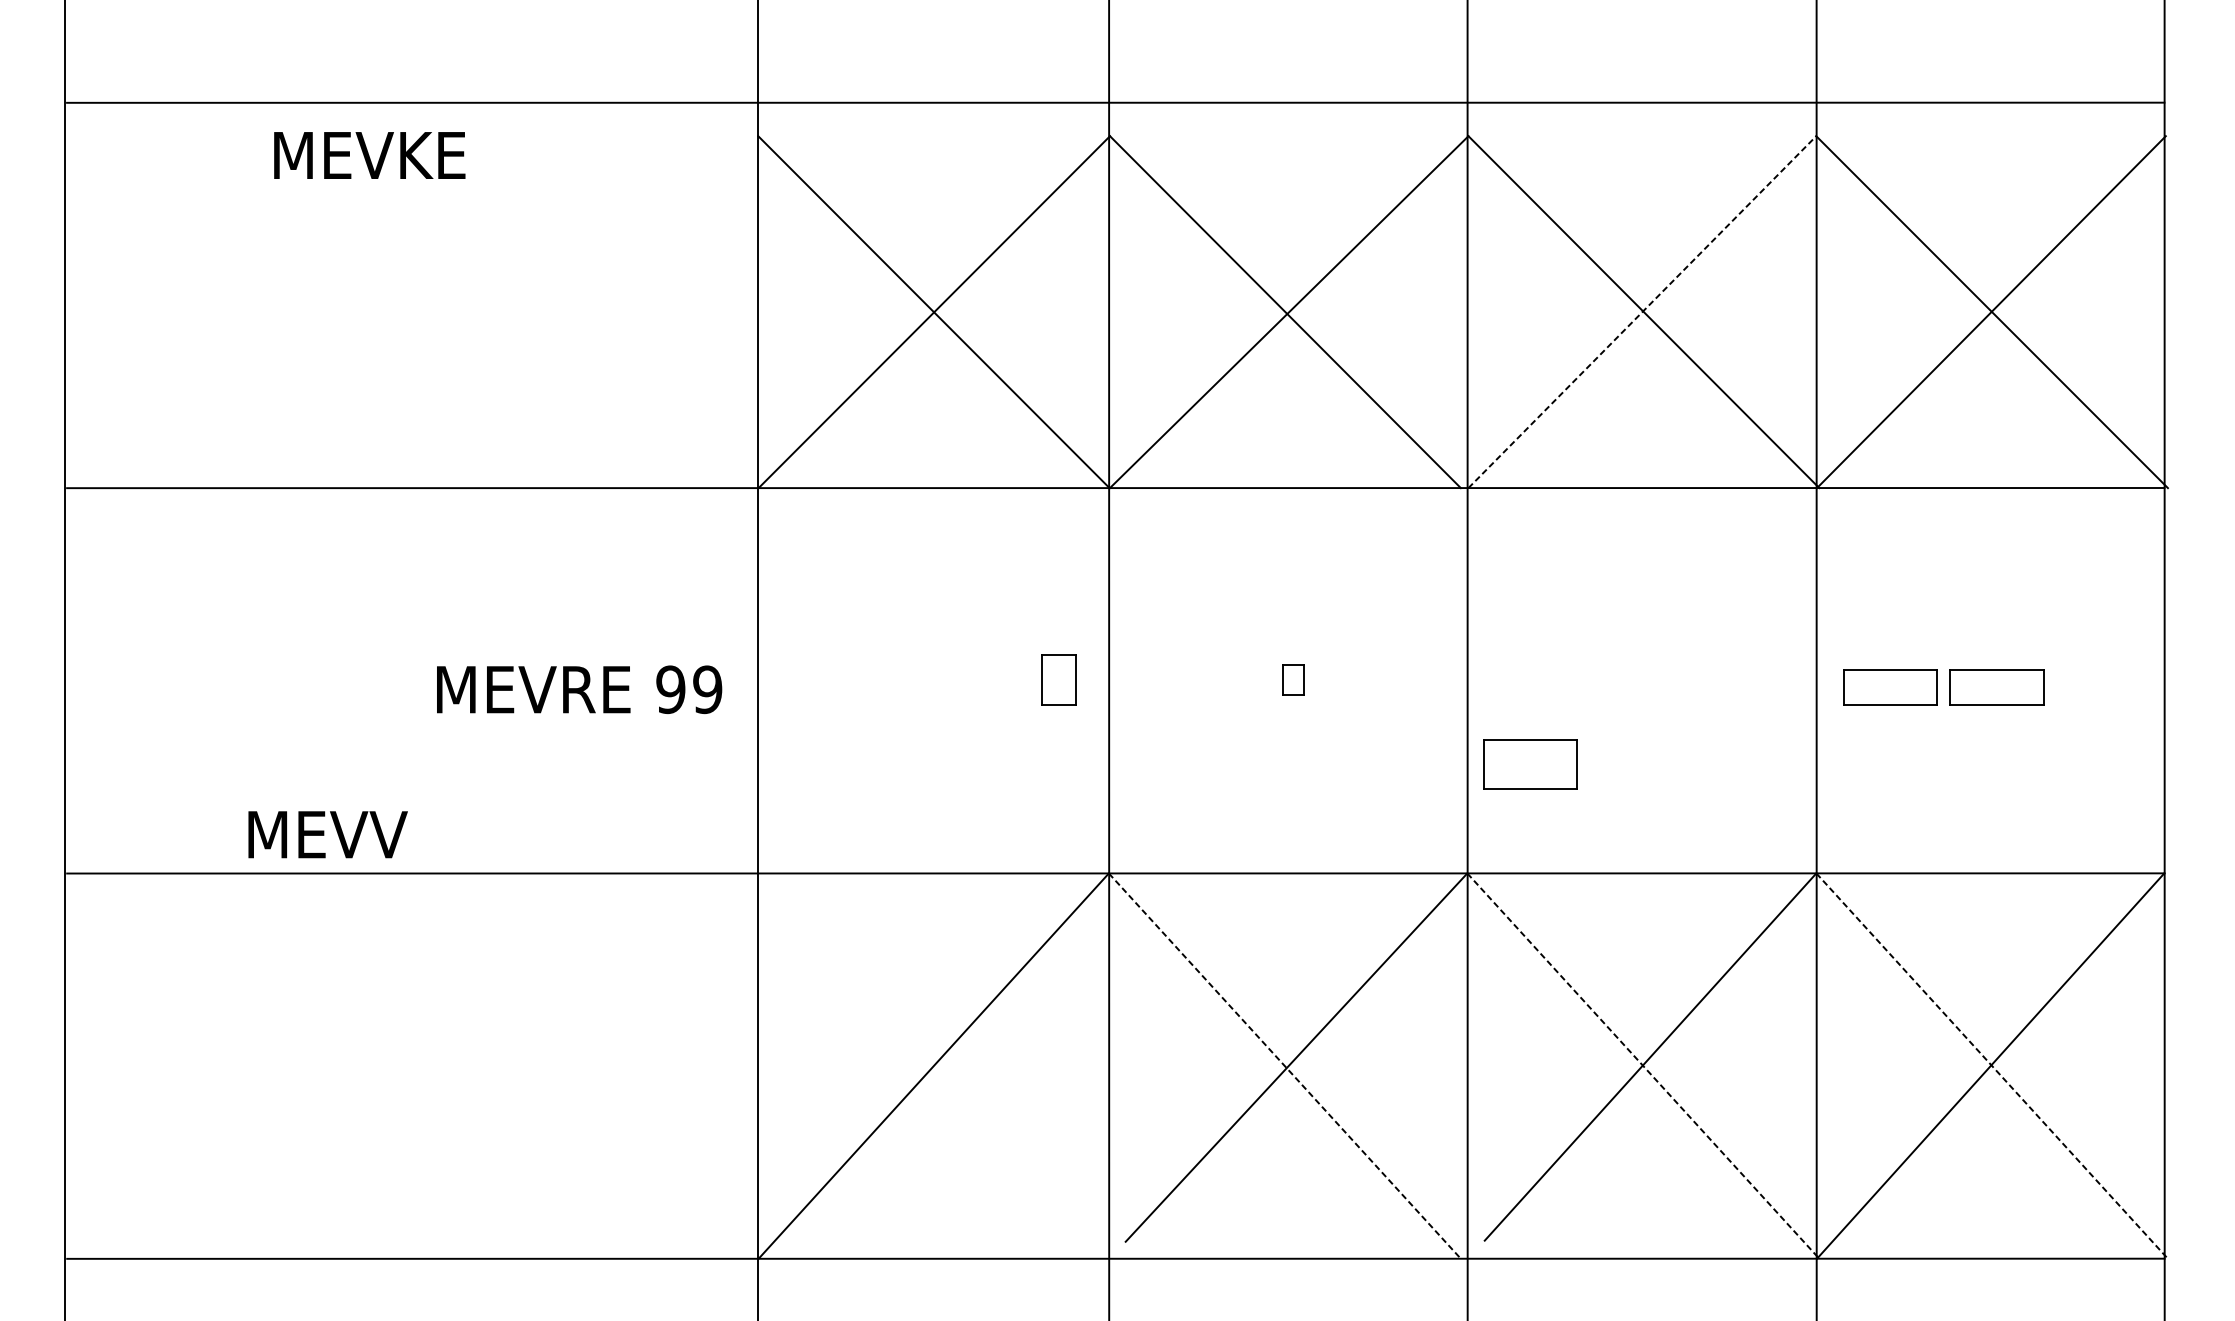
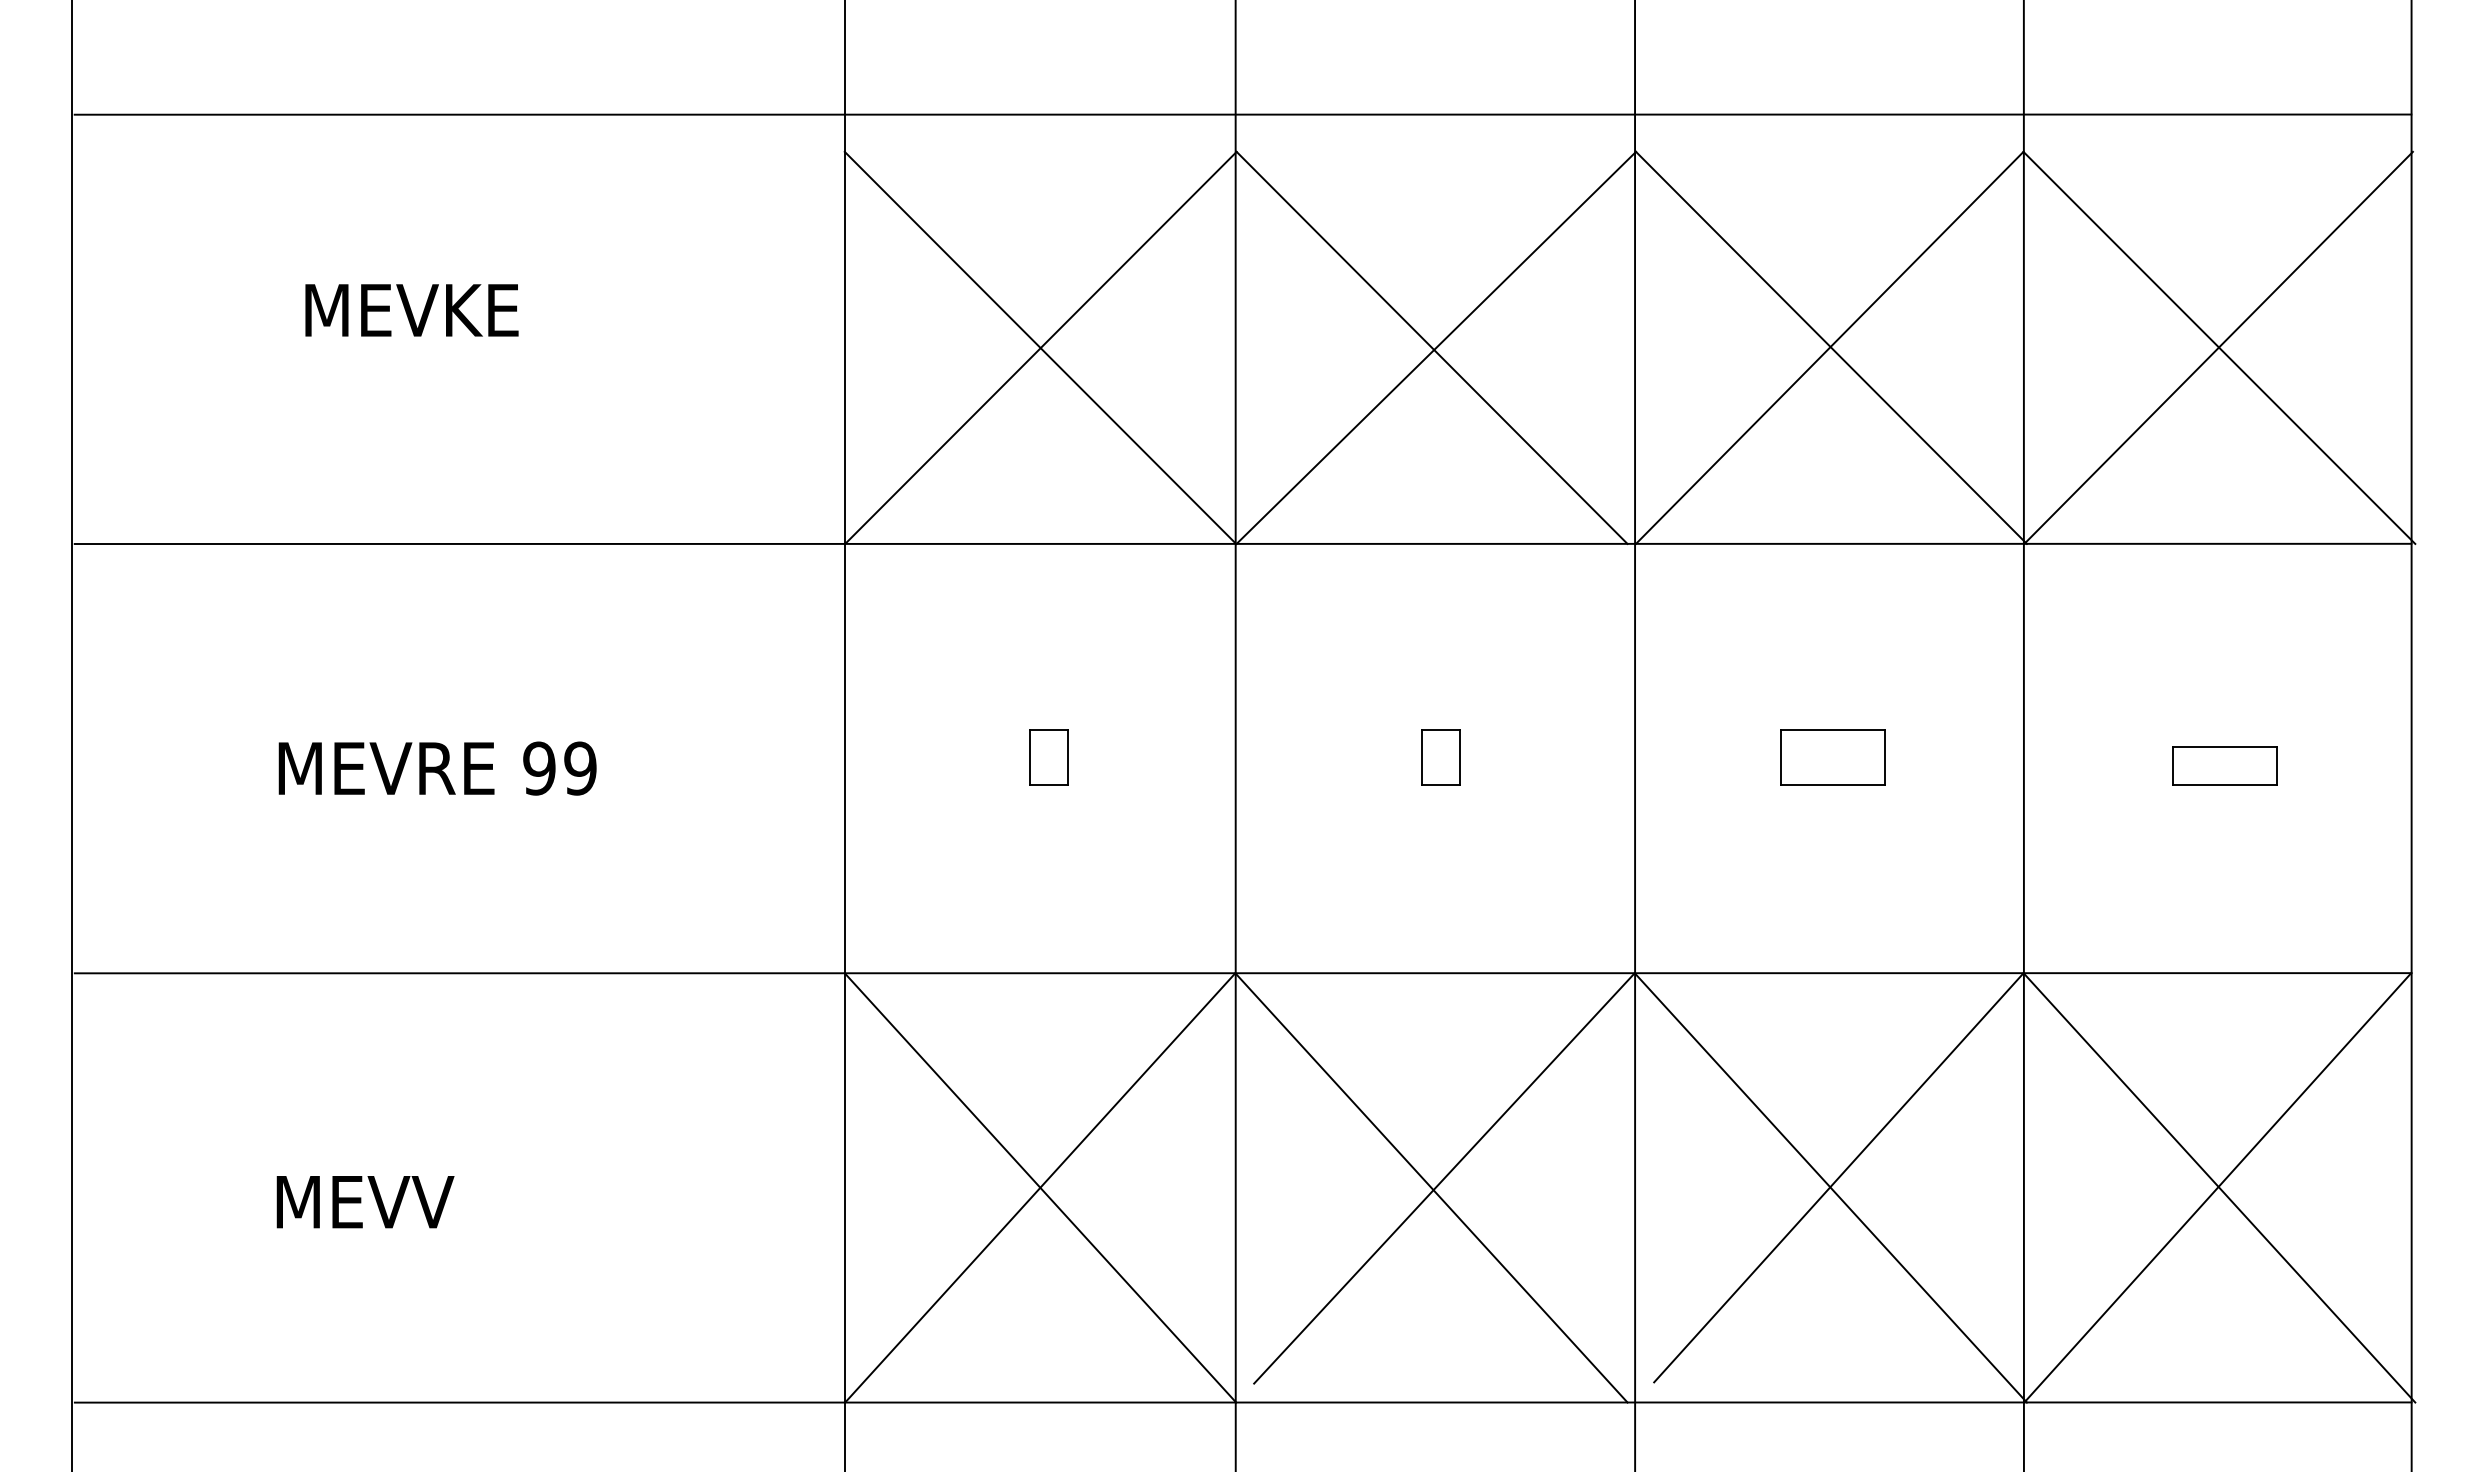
text: (369, 155) -> (411, 310), moved
line: (1642, 311) -> (1829, 347), dashed -> solid
part: (1058, 679) -> (1048, 757), moved
part: (1292, 679) -> (1440, 757), size x1.67
part: (1889, 686) -> (2105, 765), removed
text: (579, 689) -> (437, 768), moved
part: (1529, 764) -> (1832, 757), moved
text: (328, 835) -> (365, 1202), moved
line: (933, 1065) -> (1040, 1187), added
line: (1284, 1065) -> (1431, 1187), dashed -> solid
line: (1643, 1065) -> (1830, 1187), dashed -> solid
line: (1992, 1065) -> (2219, 1187), dashed -> solid

